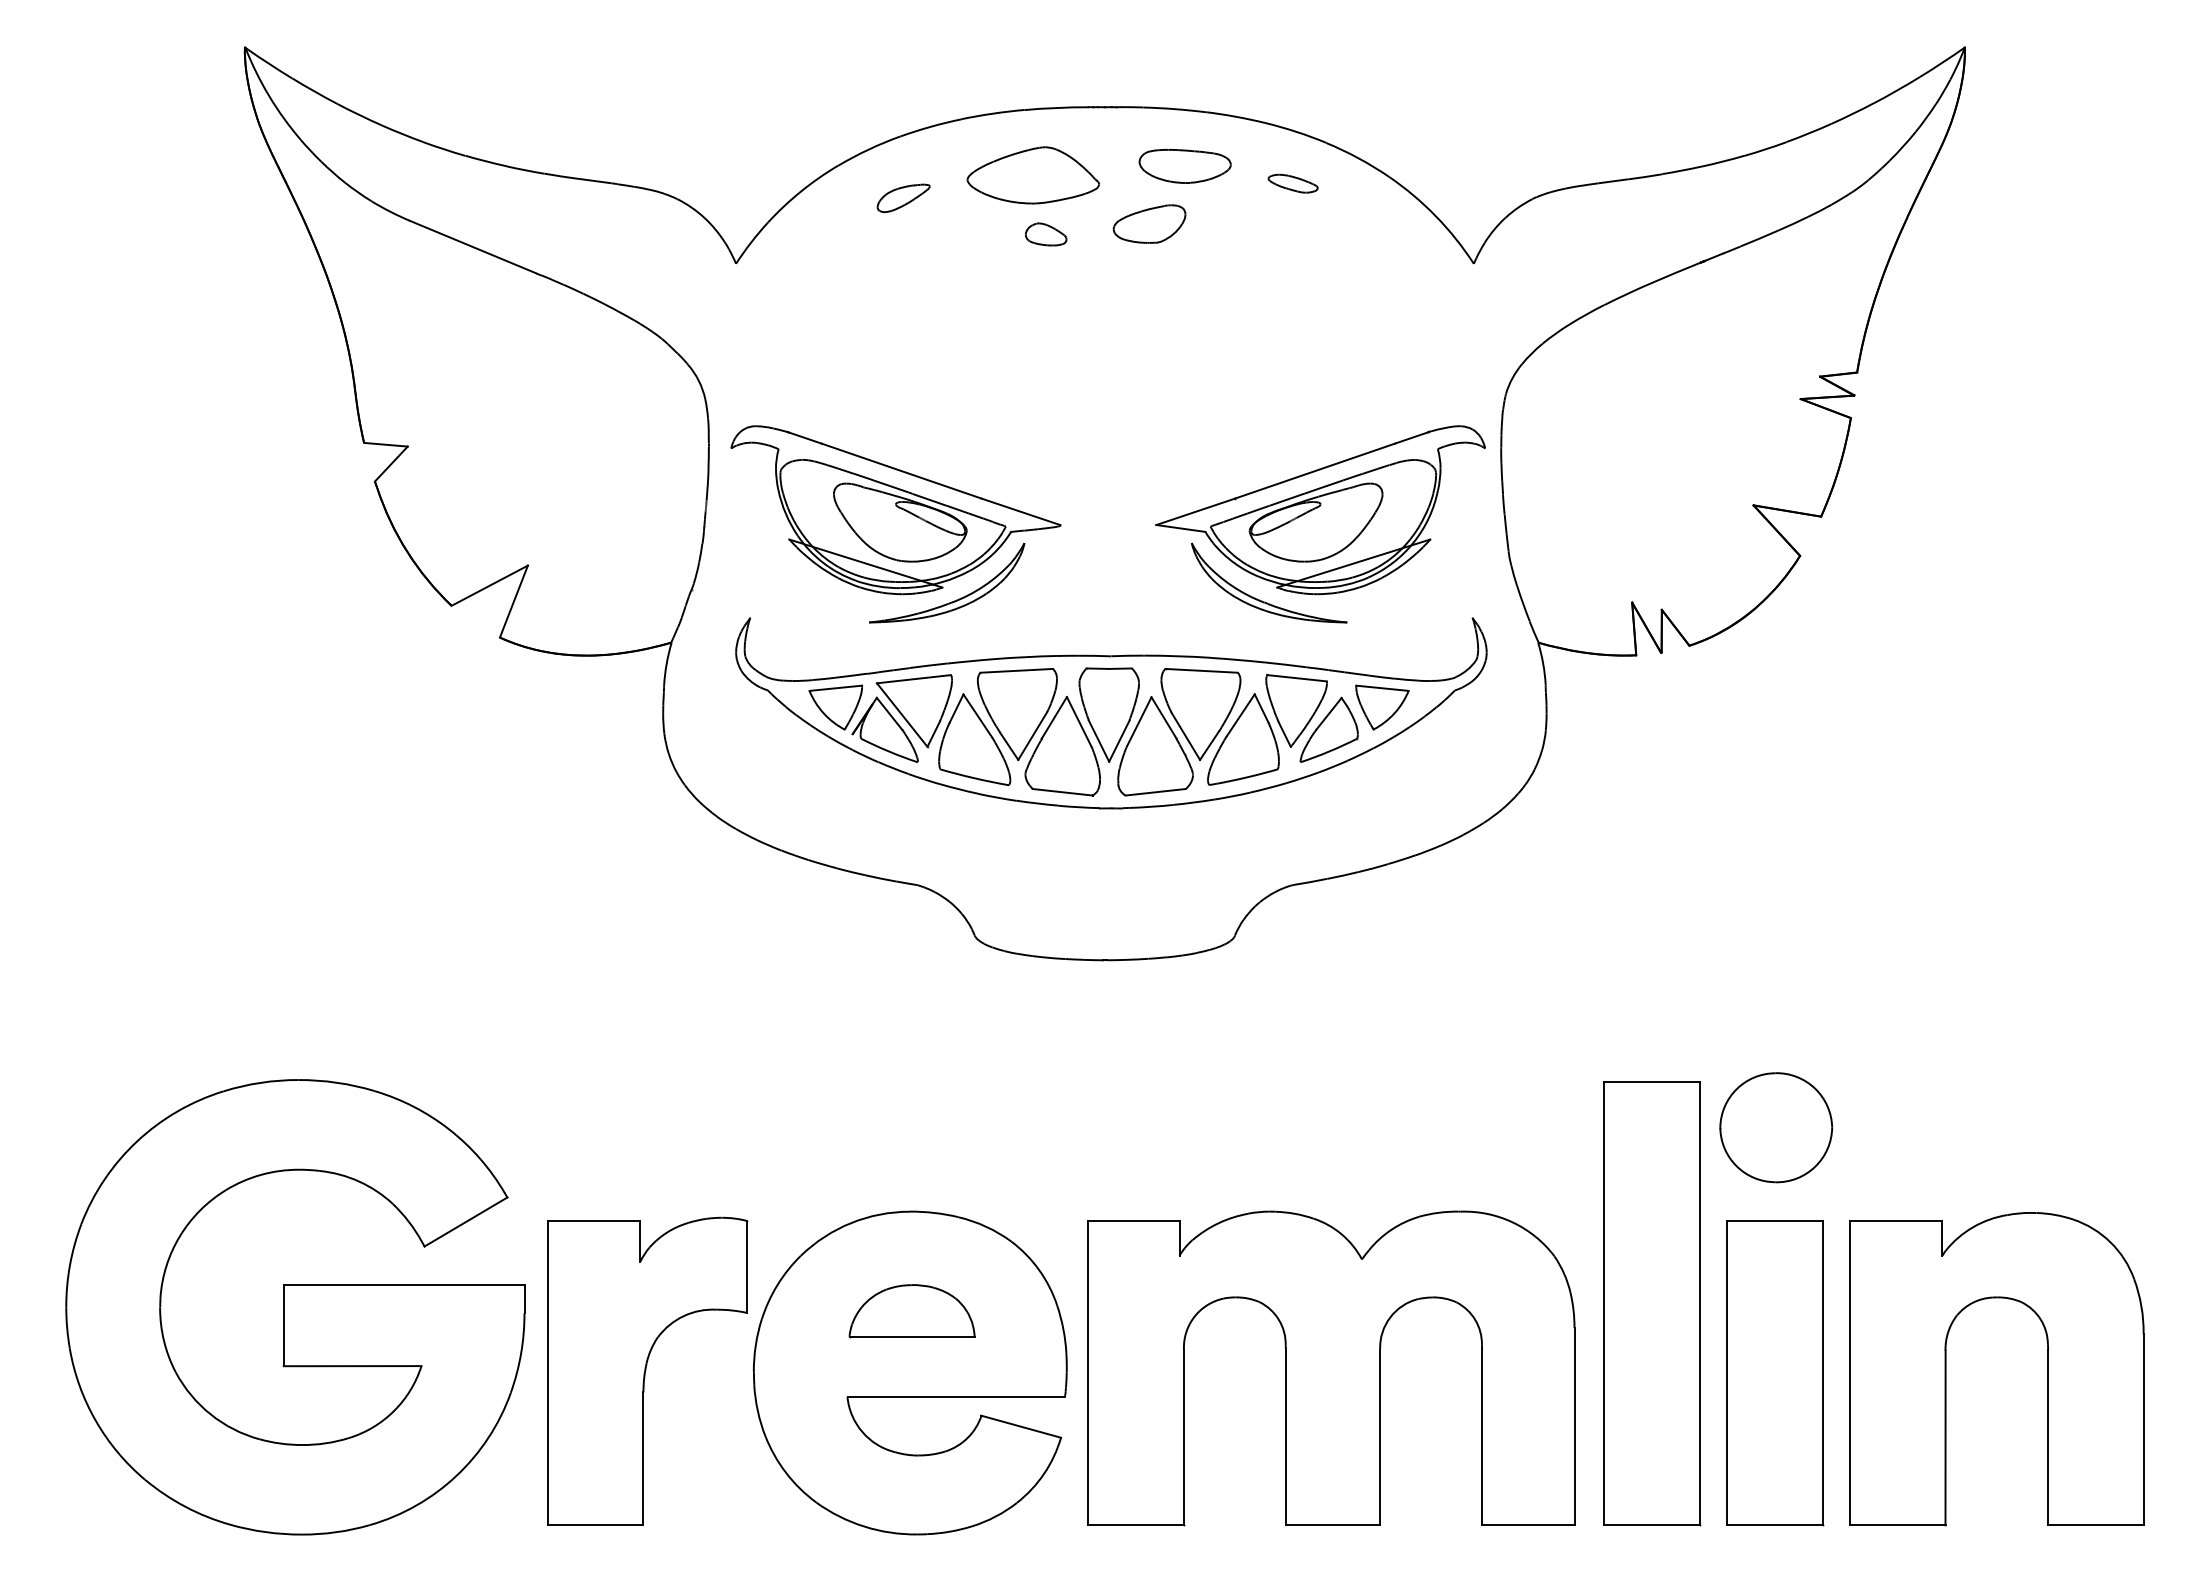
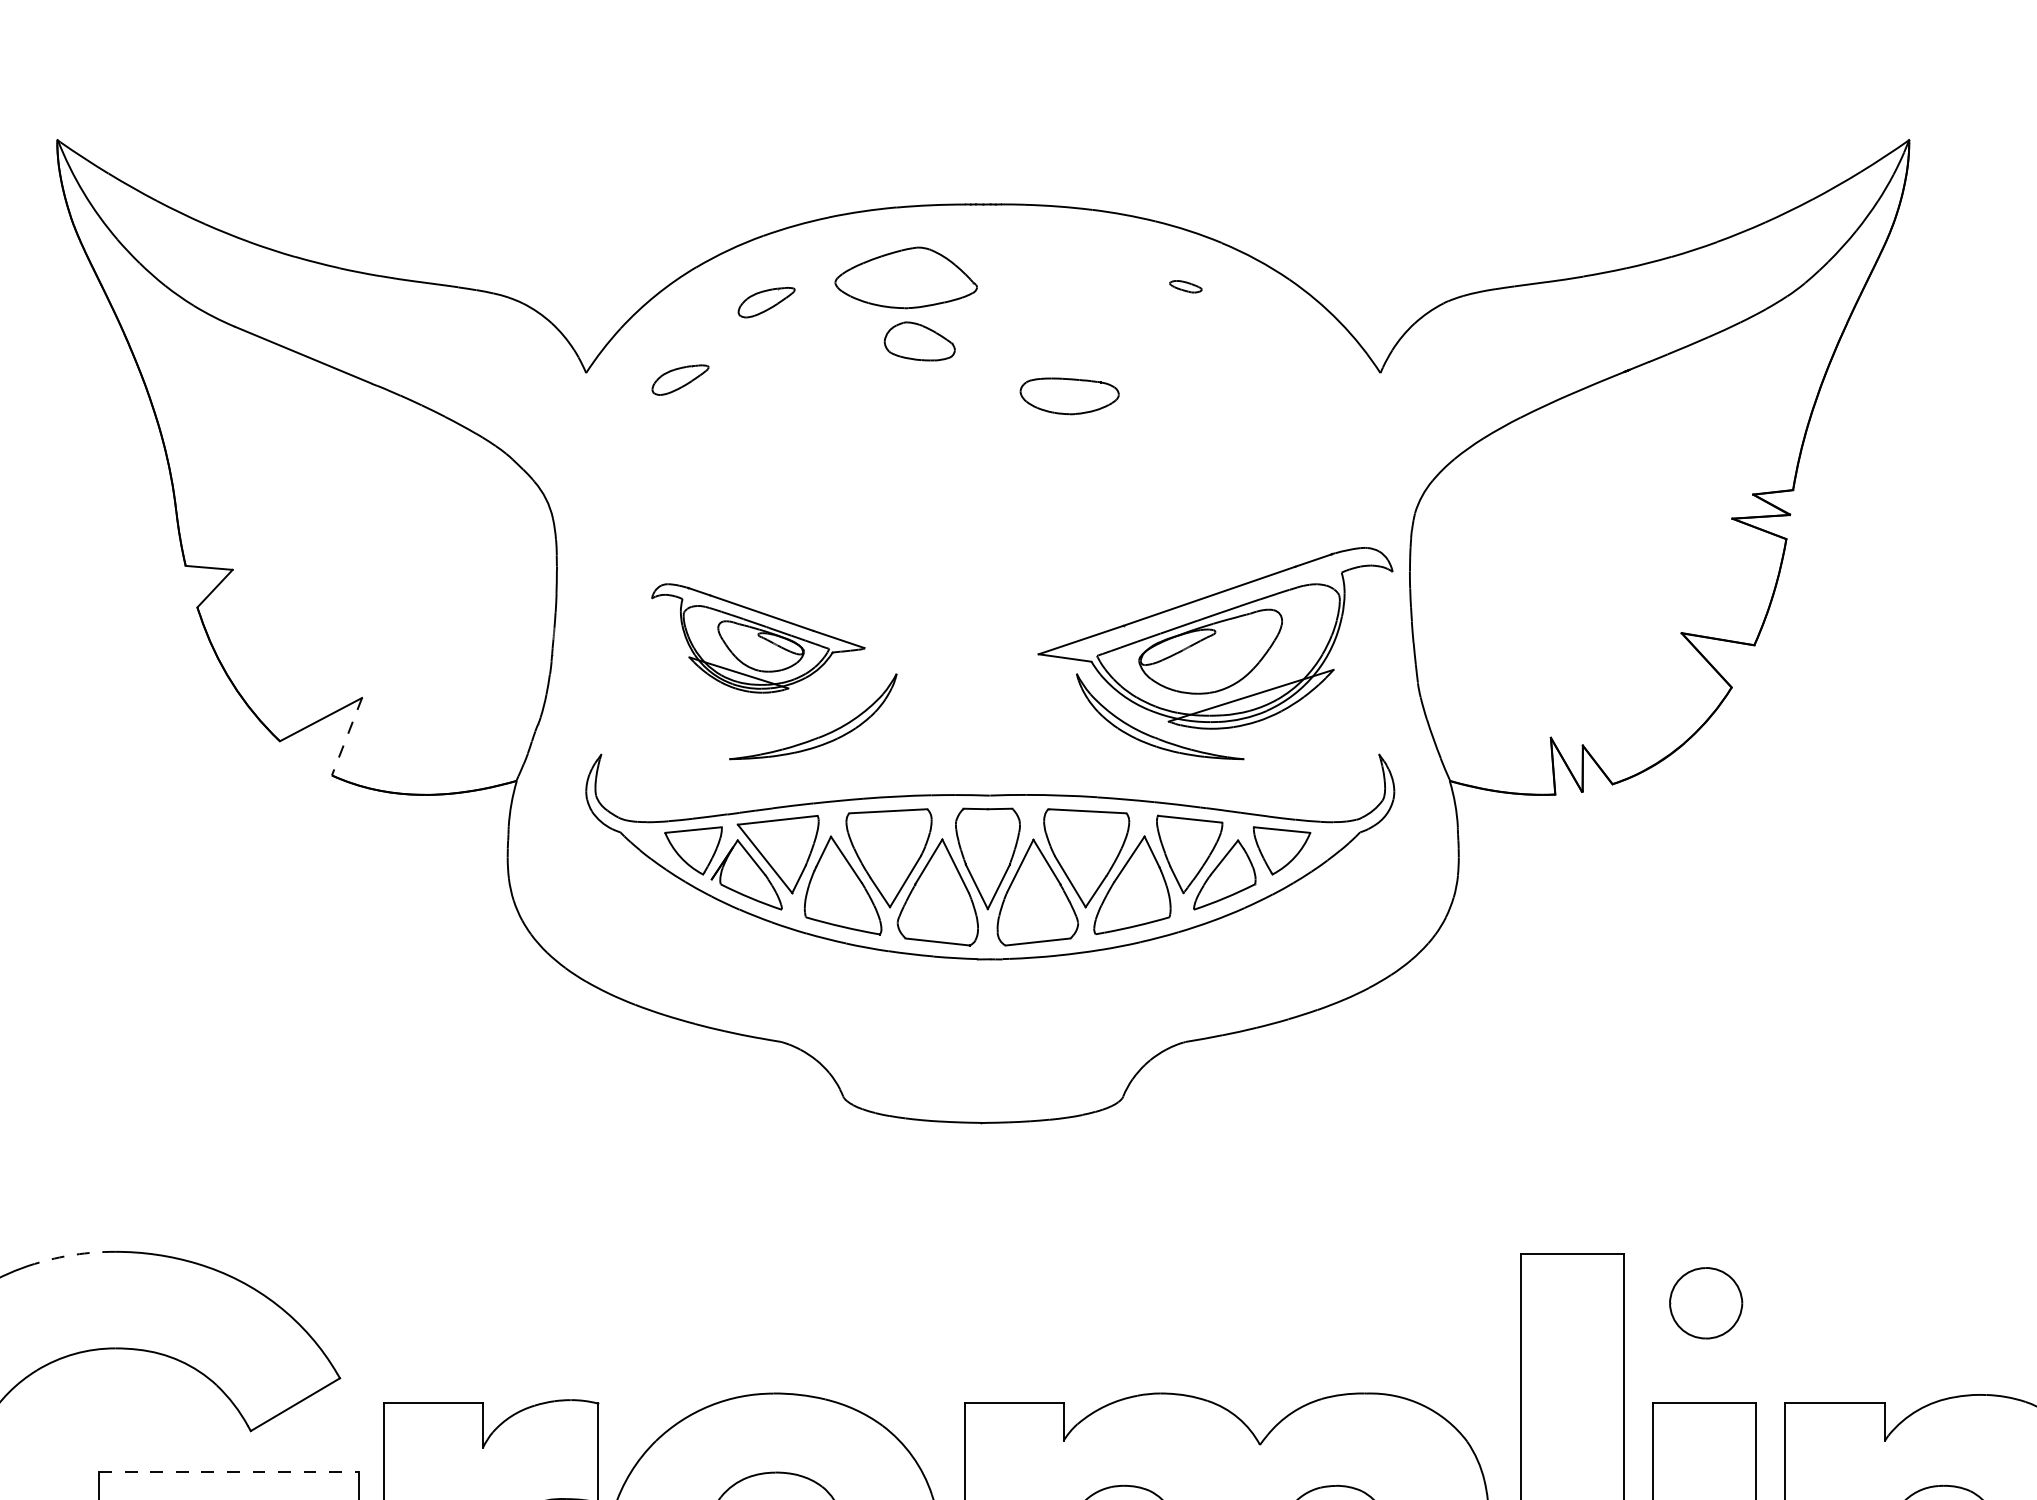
part: (1184, 166) -> (1068, 396), moved
part: (1292, 183) -> (1185, 286), size x0.6
part: (1149, 223) -> (1031, 329), removed
part: (1046, 234) -> (920, 341), size x1.6
part: (823, 269) -> (680, 379), added
part: (895, 510) -> (757, 638), size x0.6
line: (513, 601) -> (346, 736), solid -> dashed
arc: (260, 1082) -> (74, 1254), solid -> dashed
part: (1776, 1127) -> (1706, 1302), size x0.6
line: (404, 1284) -> (229, 1471), solid -> dashed

